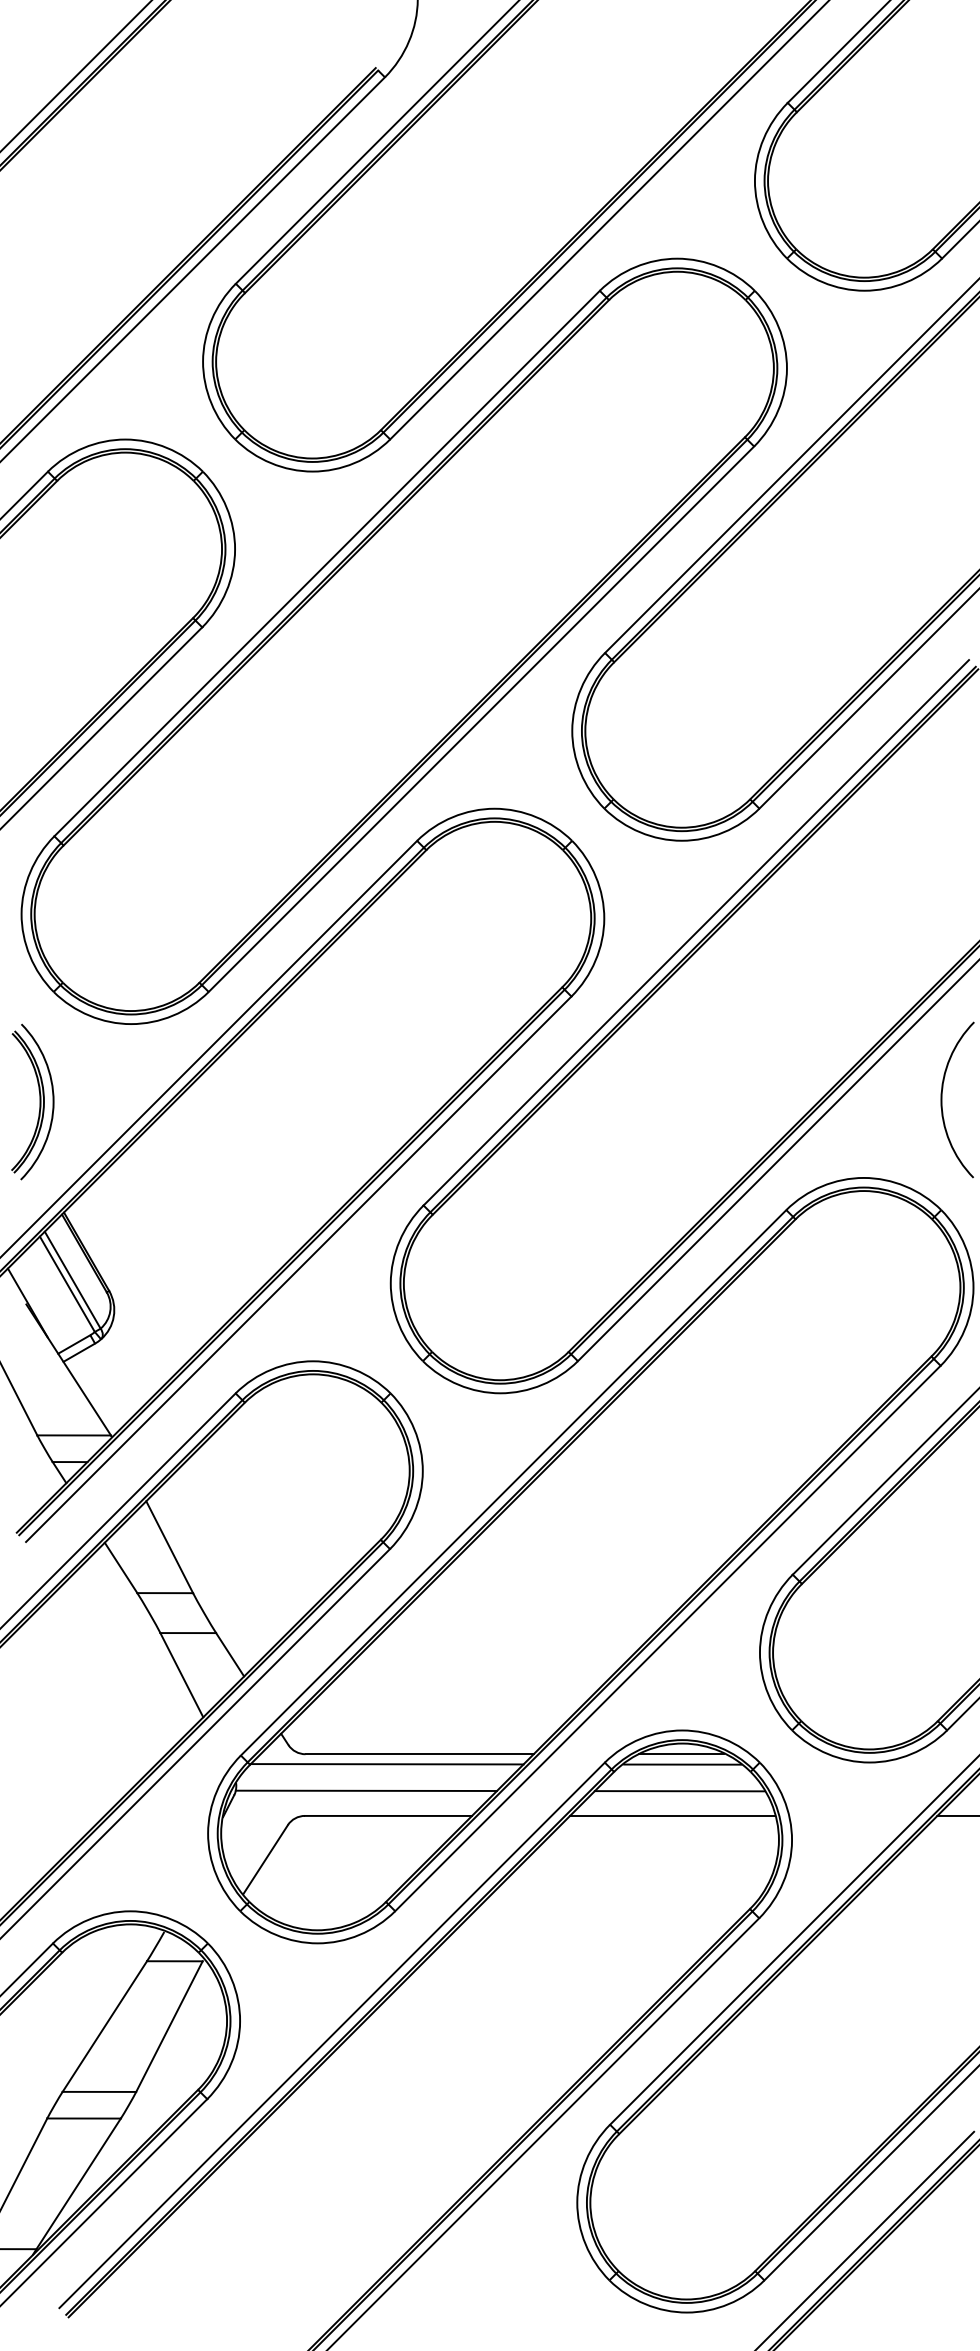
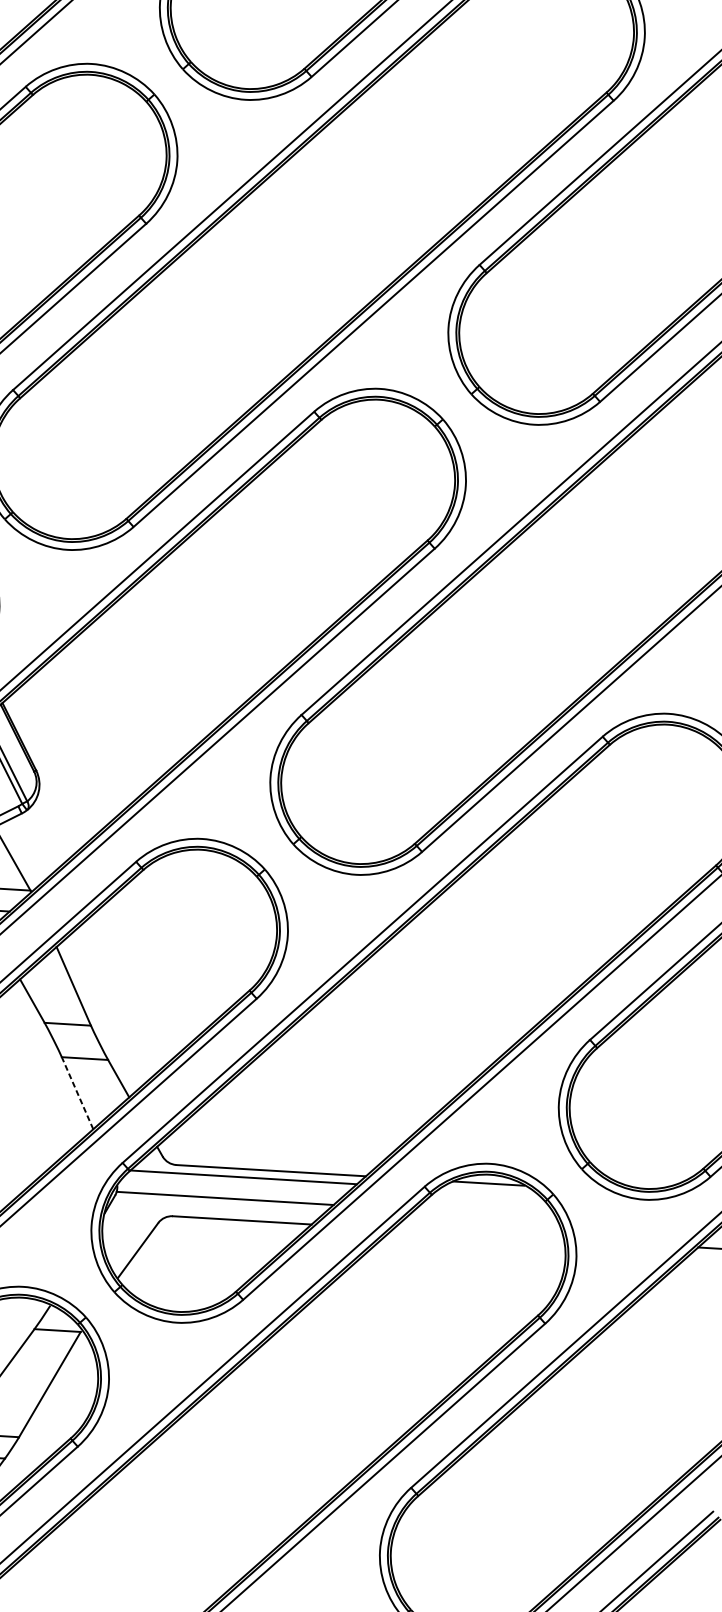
line: (181, 1674) -> (77, 1092), solid -> dashed
line: (682, 1764) -> (489, 1192), removed
line: (679, 1791) -> (485, 1214), removed
line: (672, 1815) -> (478, 1234), removed

